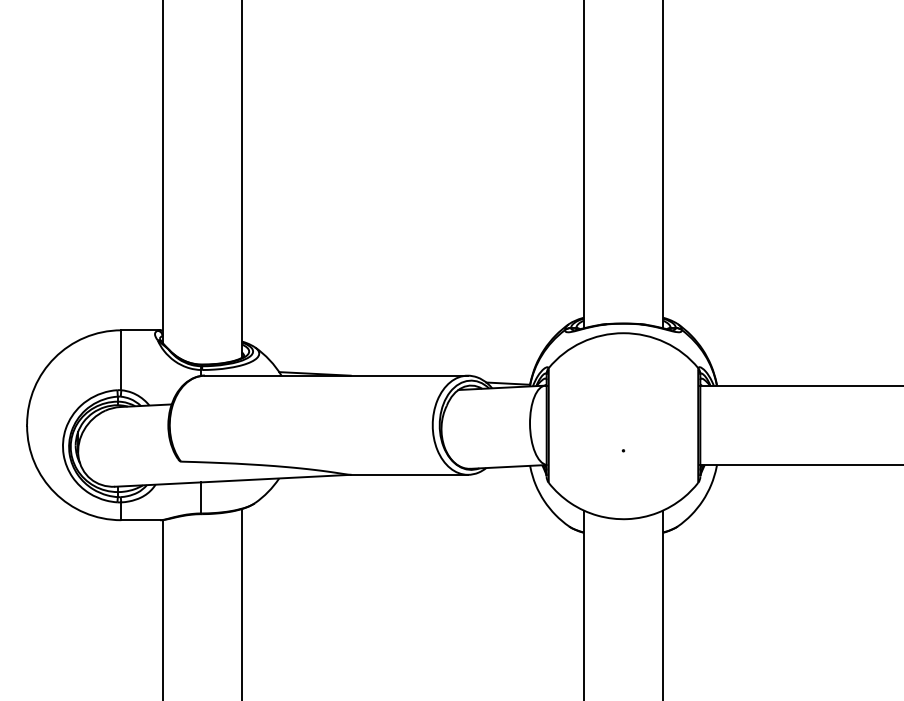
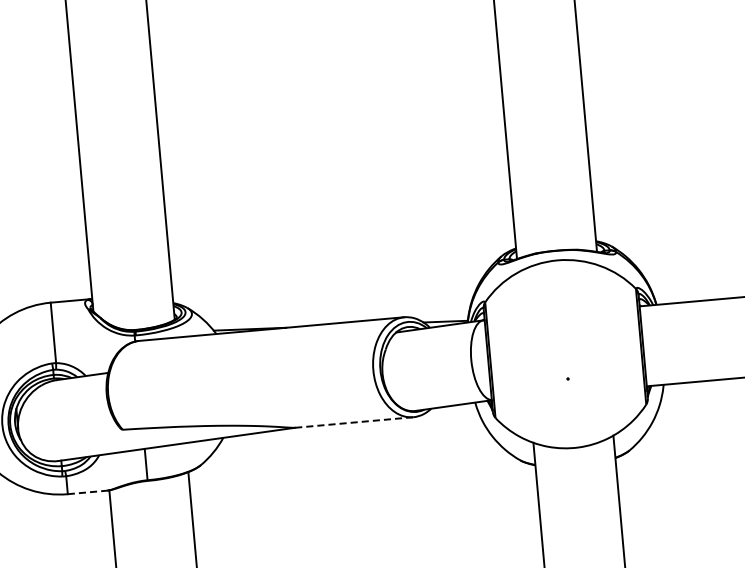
line: (409, 474) -> (354, 422), solid -> dashed
line: (141, 520) -> (88, 492), solid -> dashed

